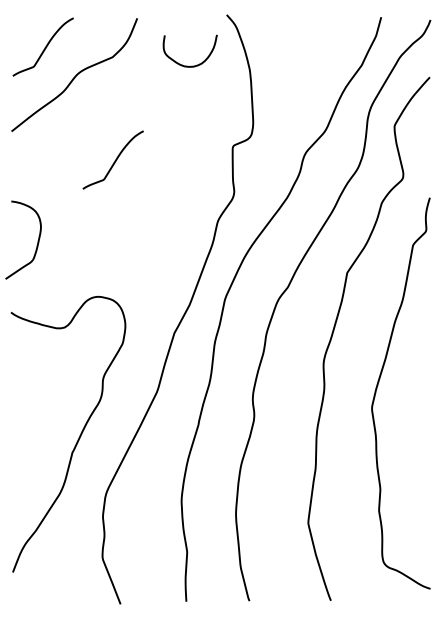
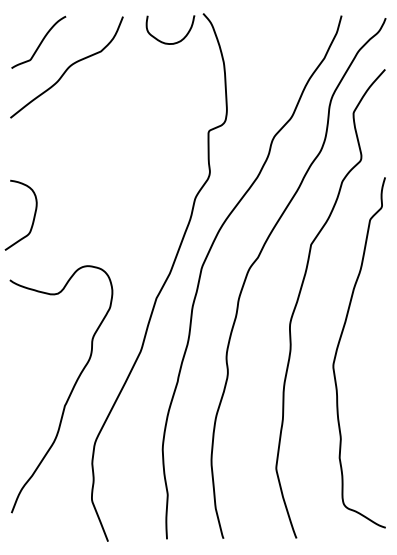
curve: (187, 65) -> (168, 42), moved
curve: (114, 160) -> (102, 144), removed

